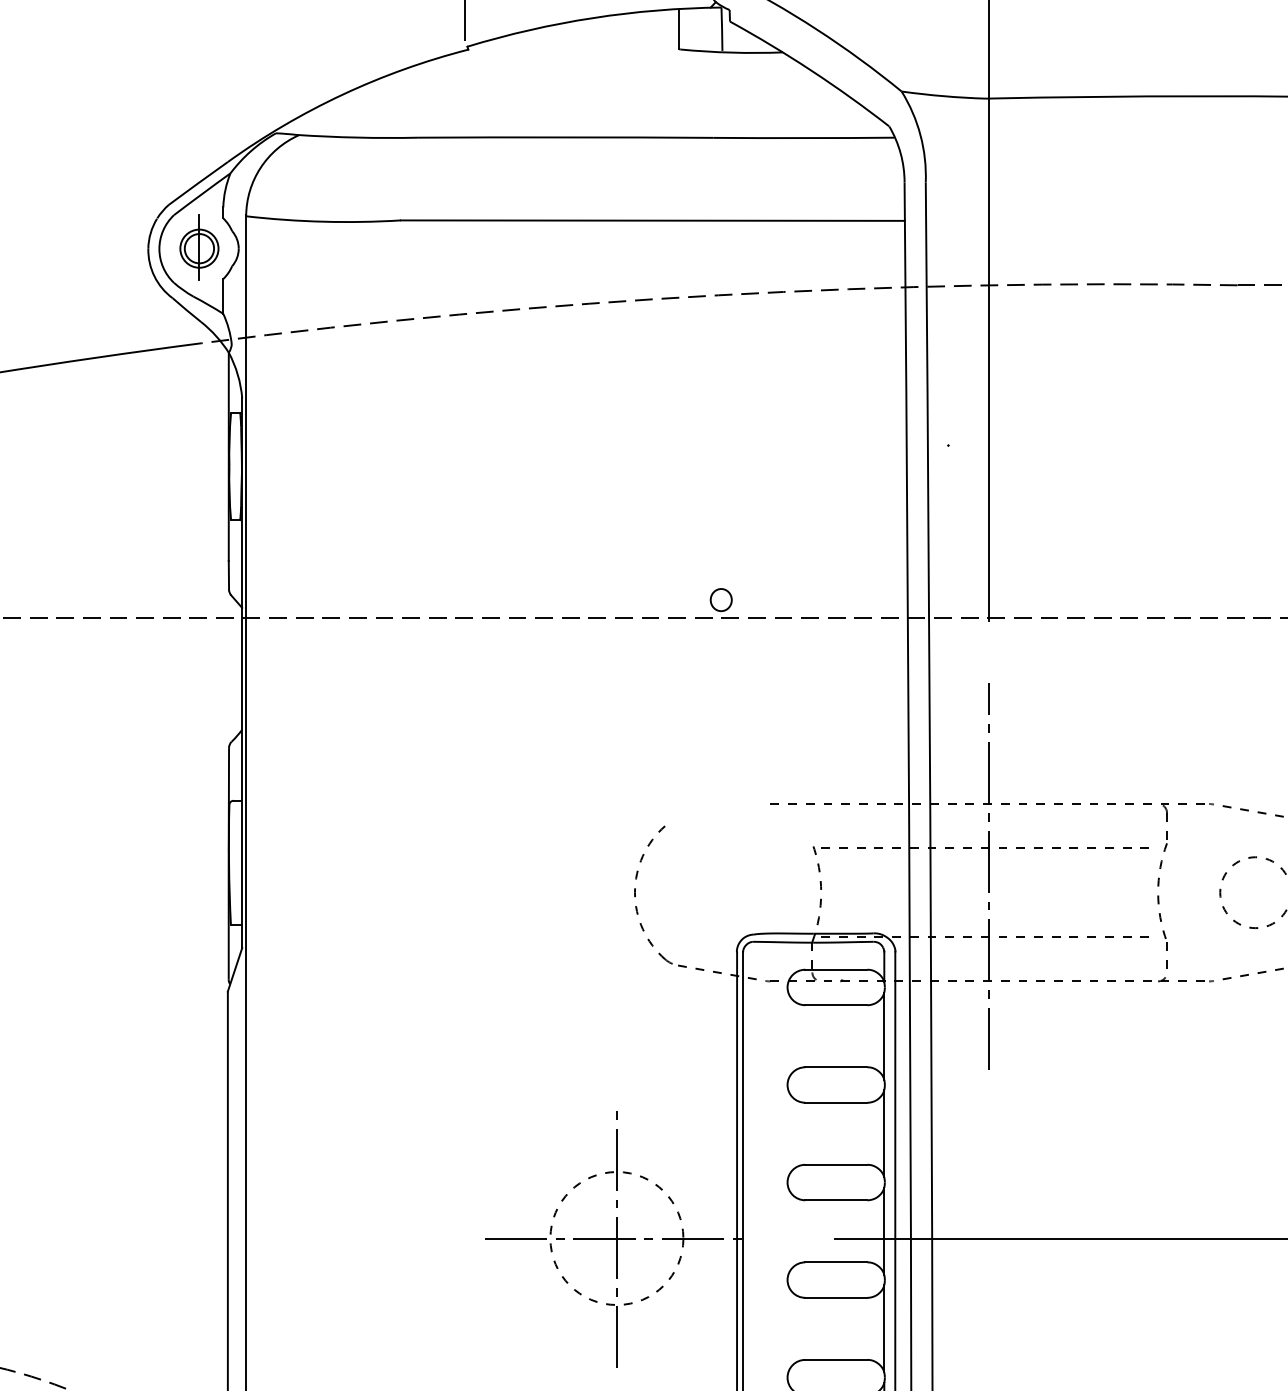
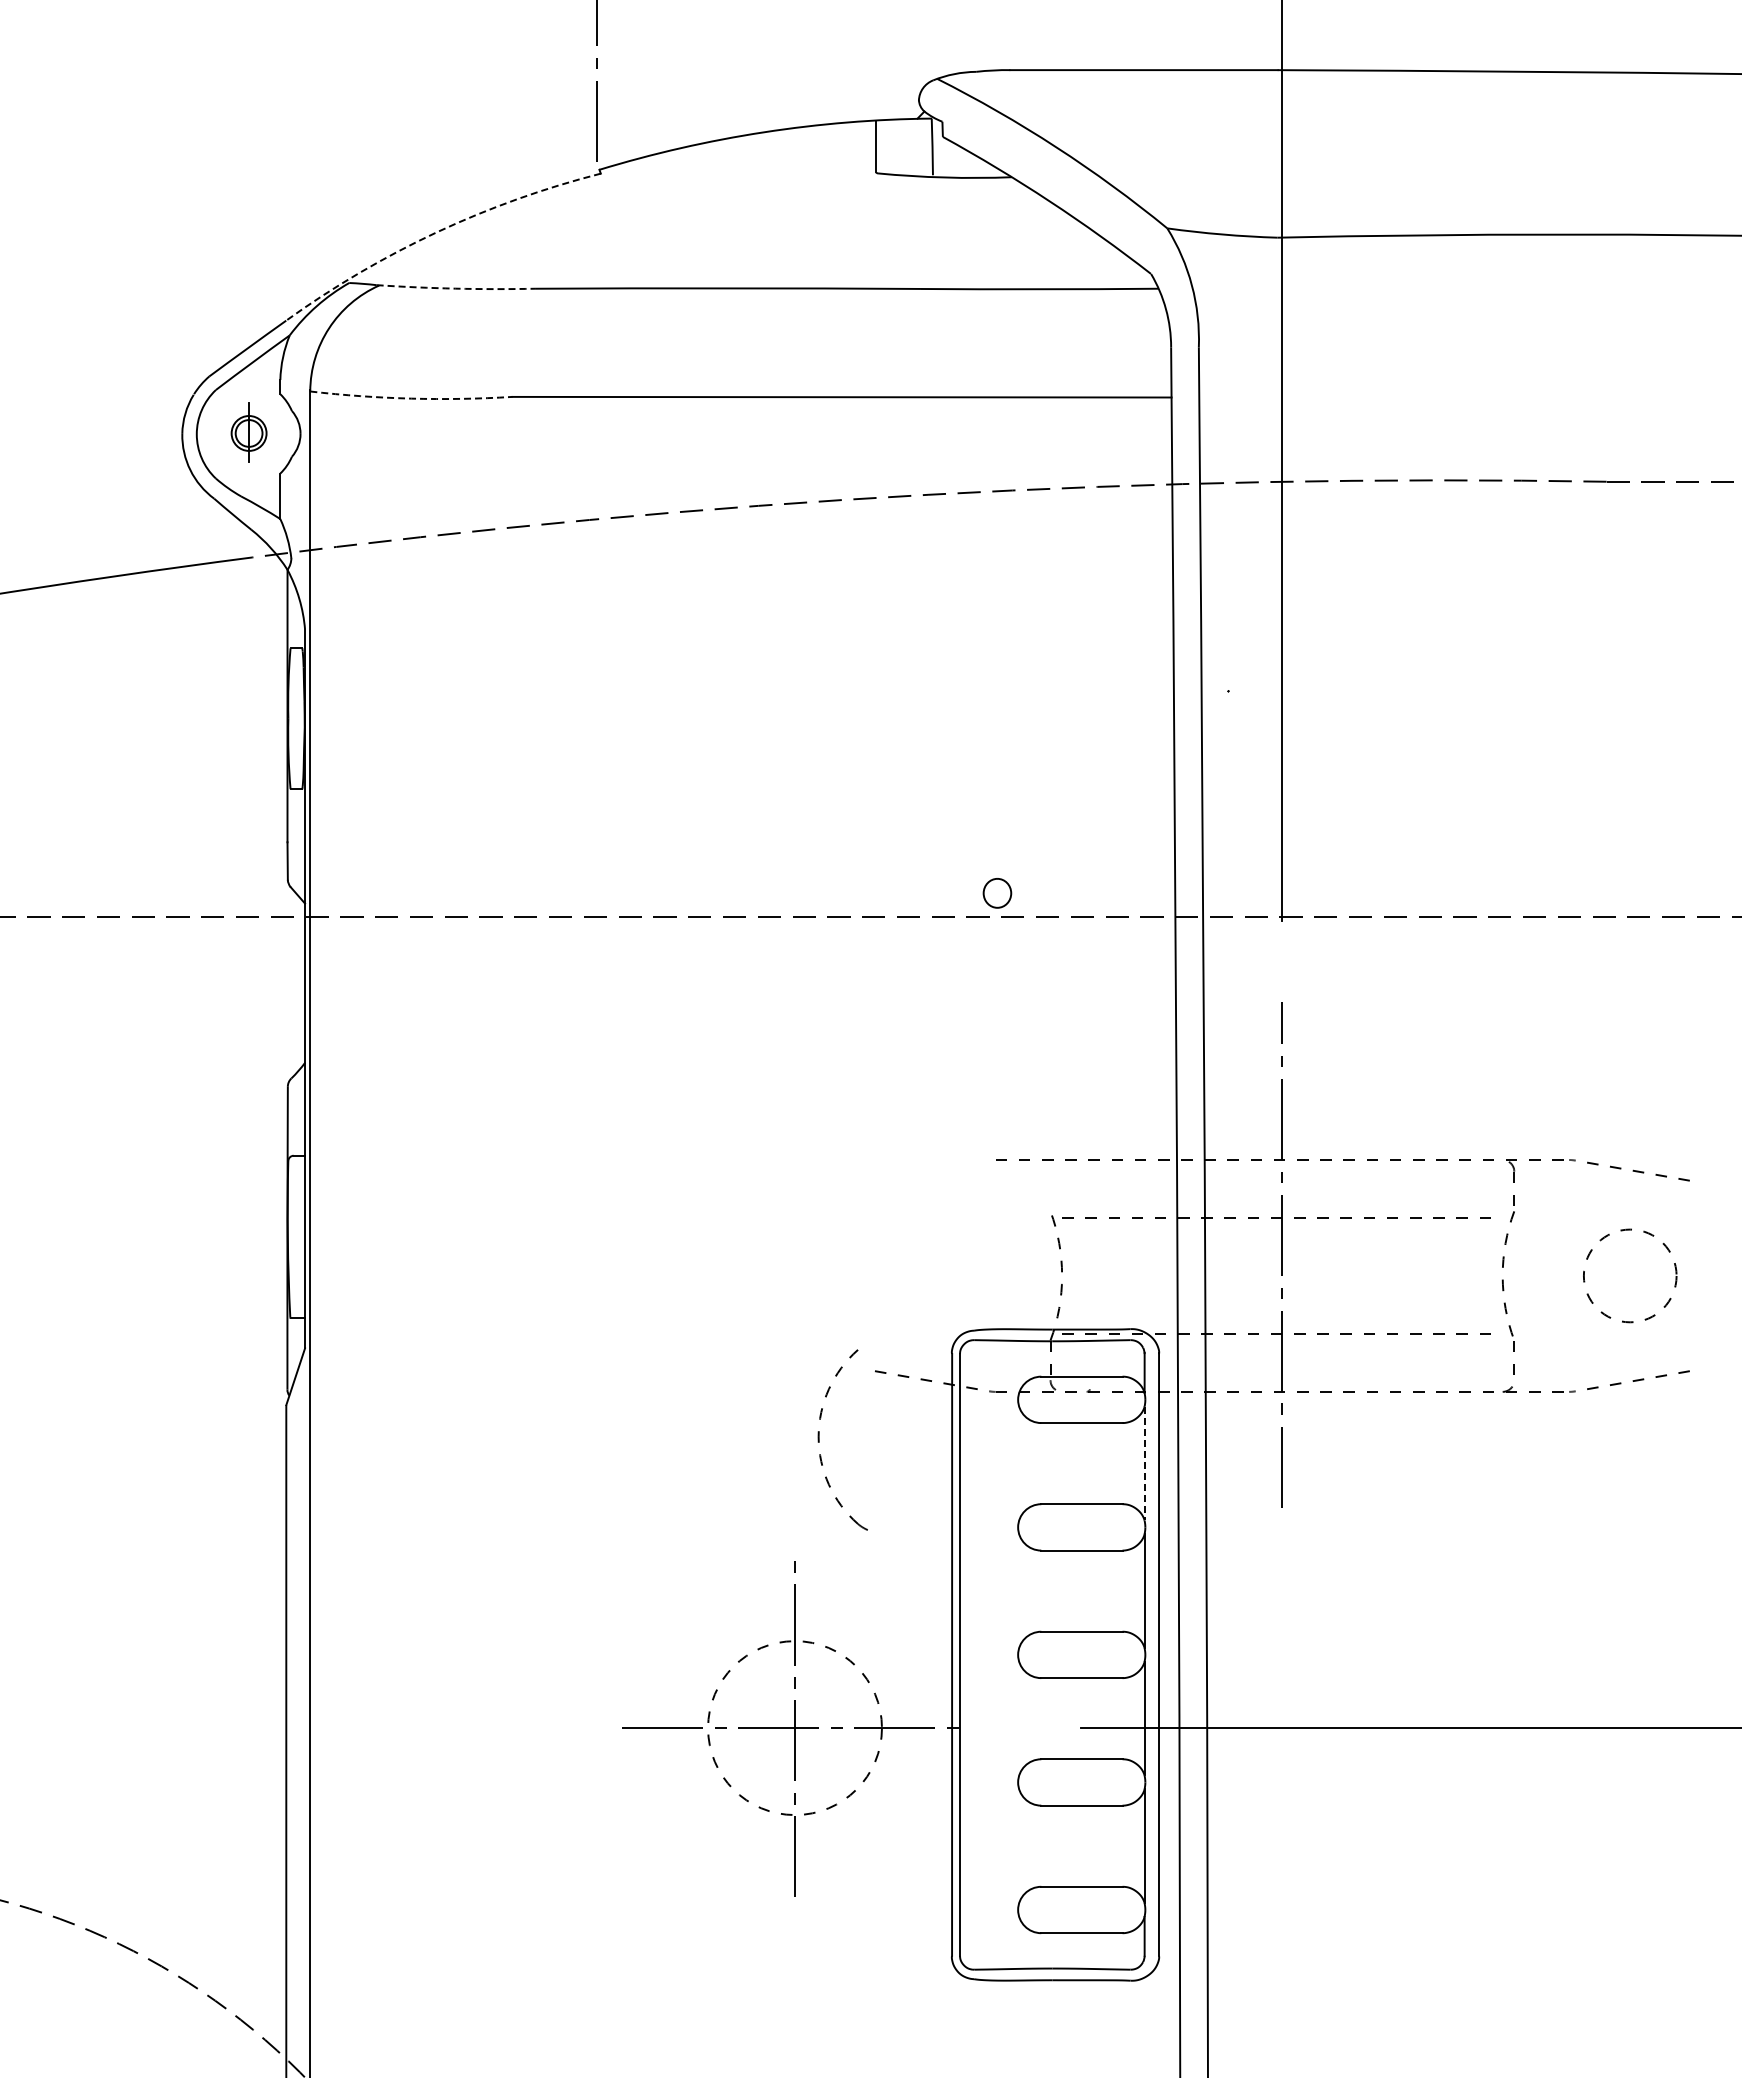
arc: (342, 94) -> (436, 232), solid -> dashed
arc: (357, 137) -> (455, 288), solid -> dashed
arc: (323, 221) -> (411, 398), solid -> dashed
part: (198, 247) -> (248, 432), size x0.7
part: (721, 600) -> (997, 893), moved
part: (635, 894) -> (819, 1439), moved
line: (884, 1036) -> (1144, 1463), solid -> dashed

